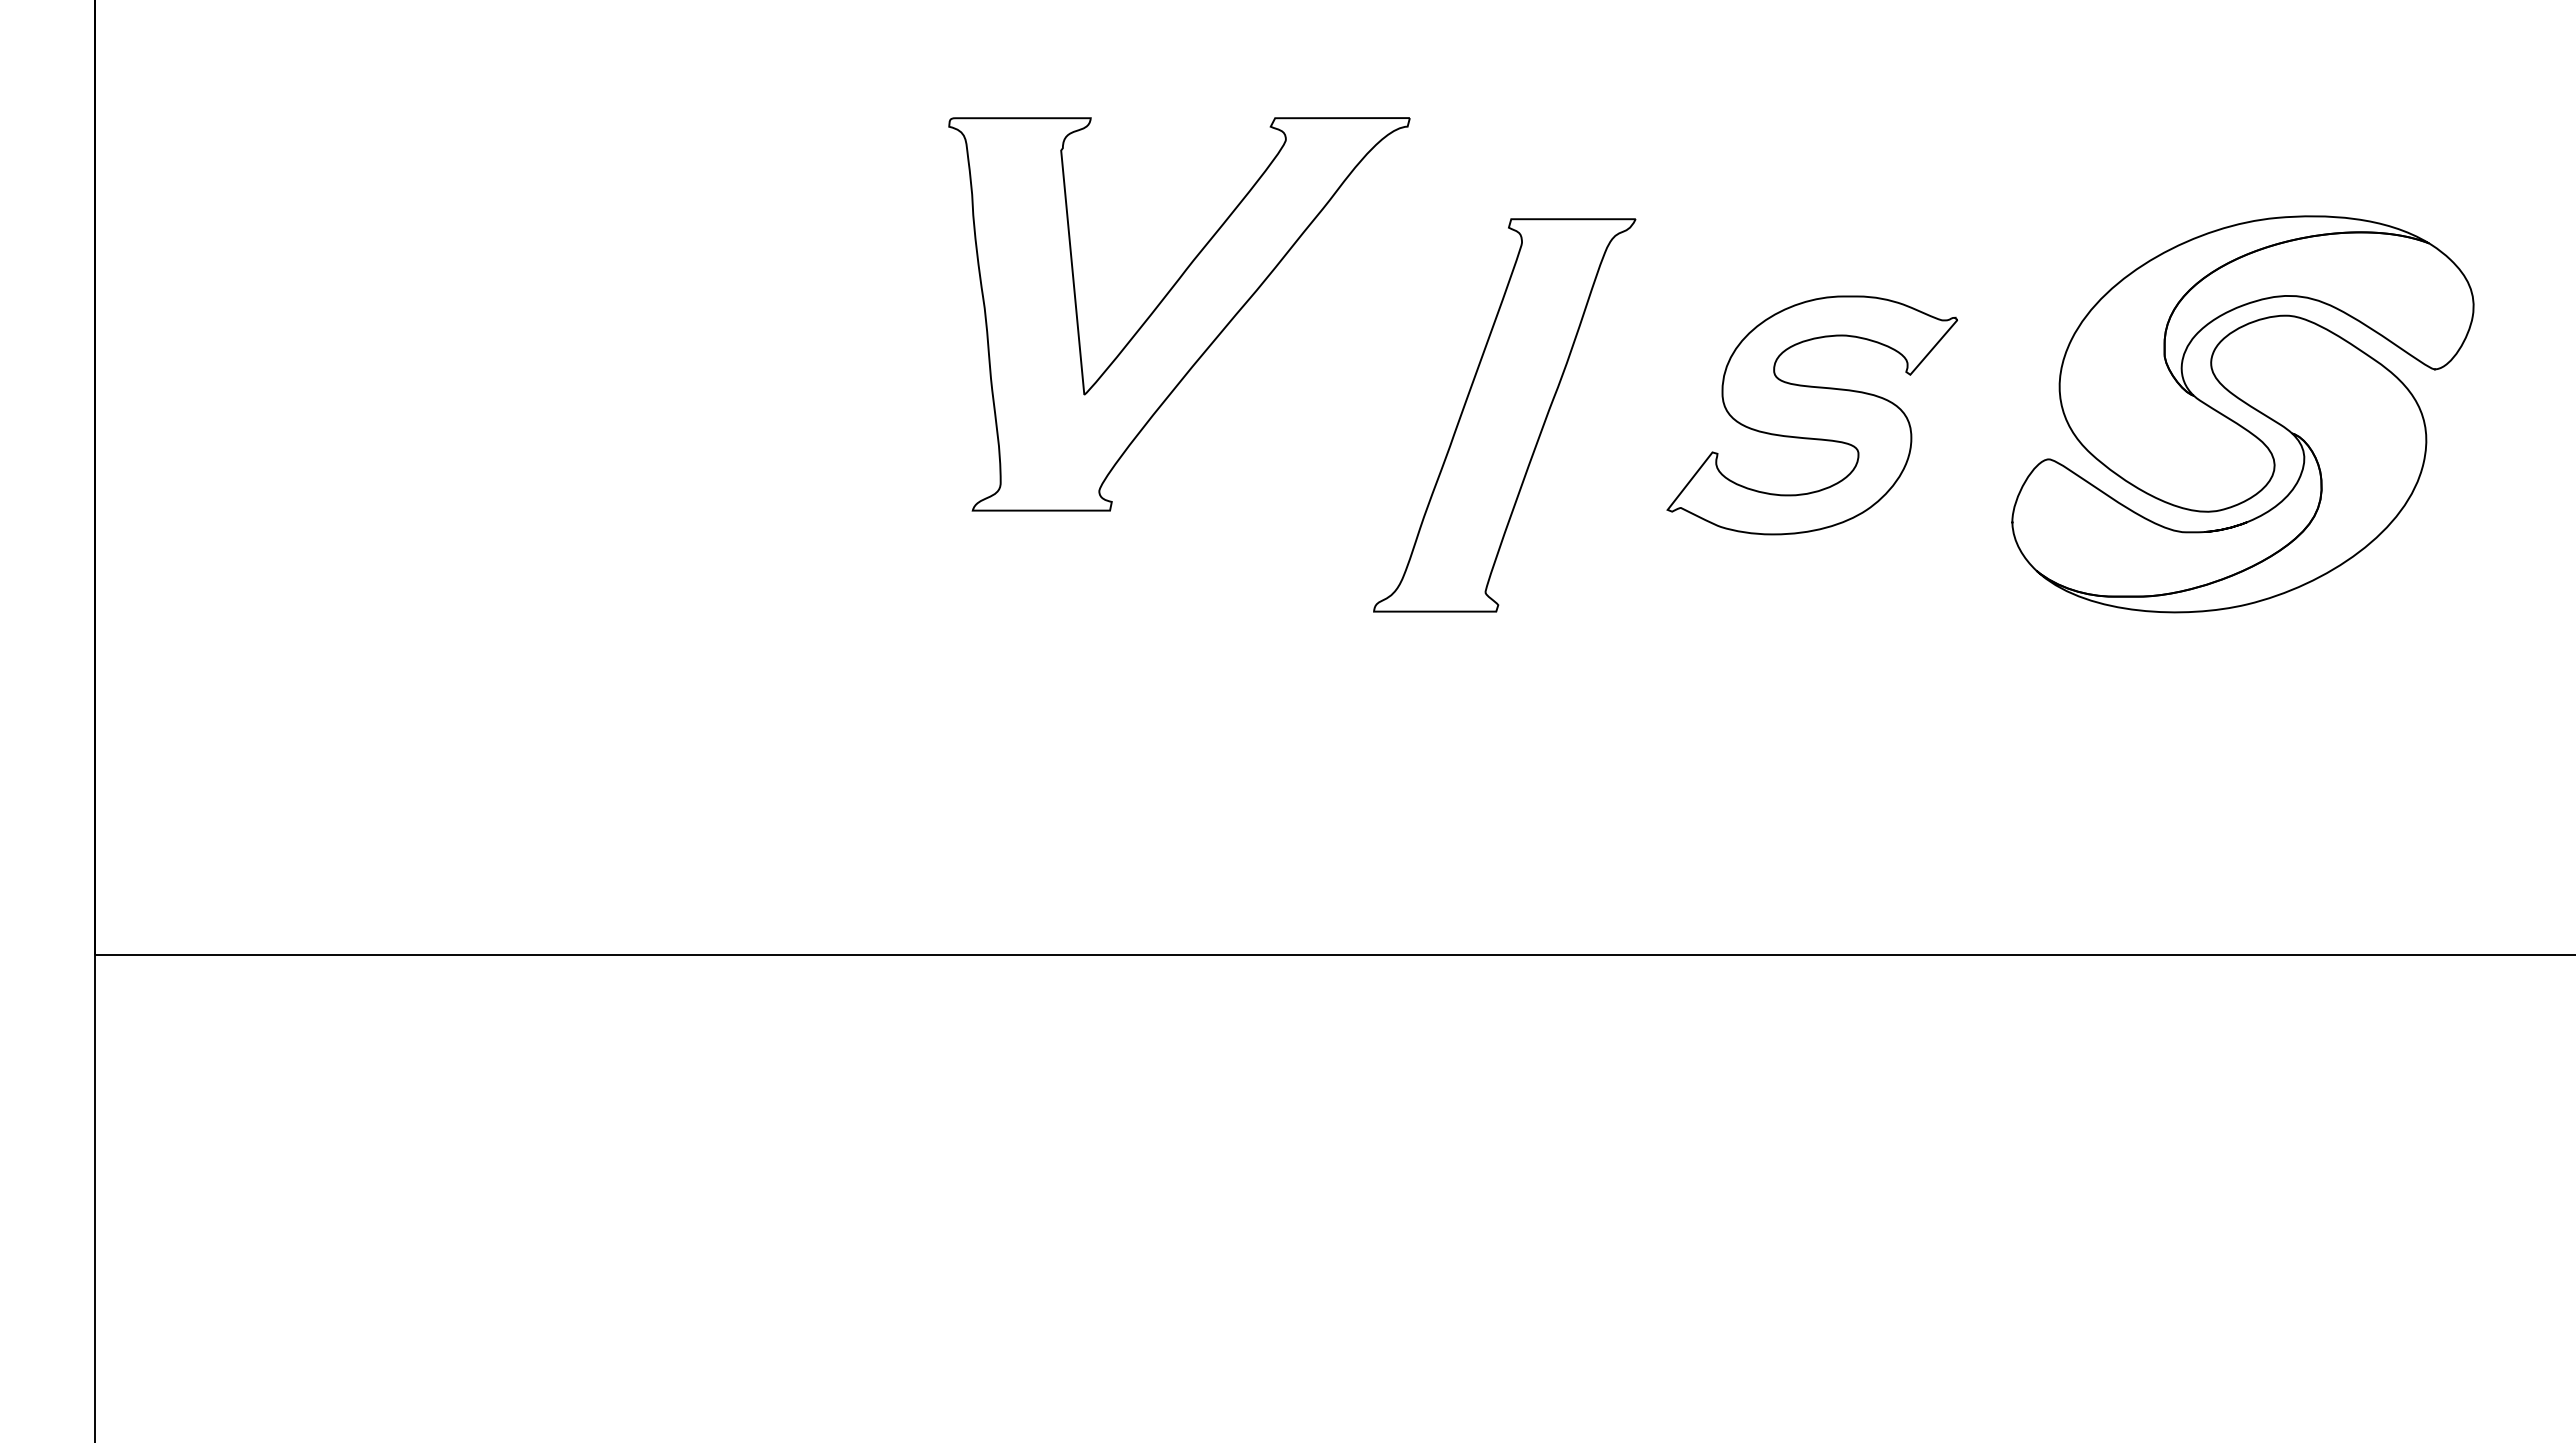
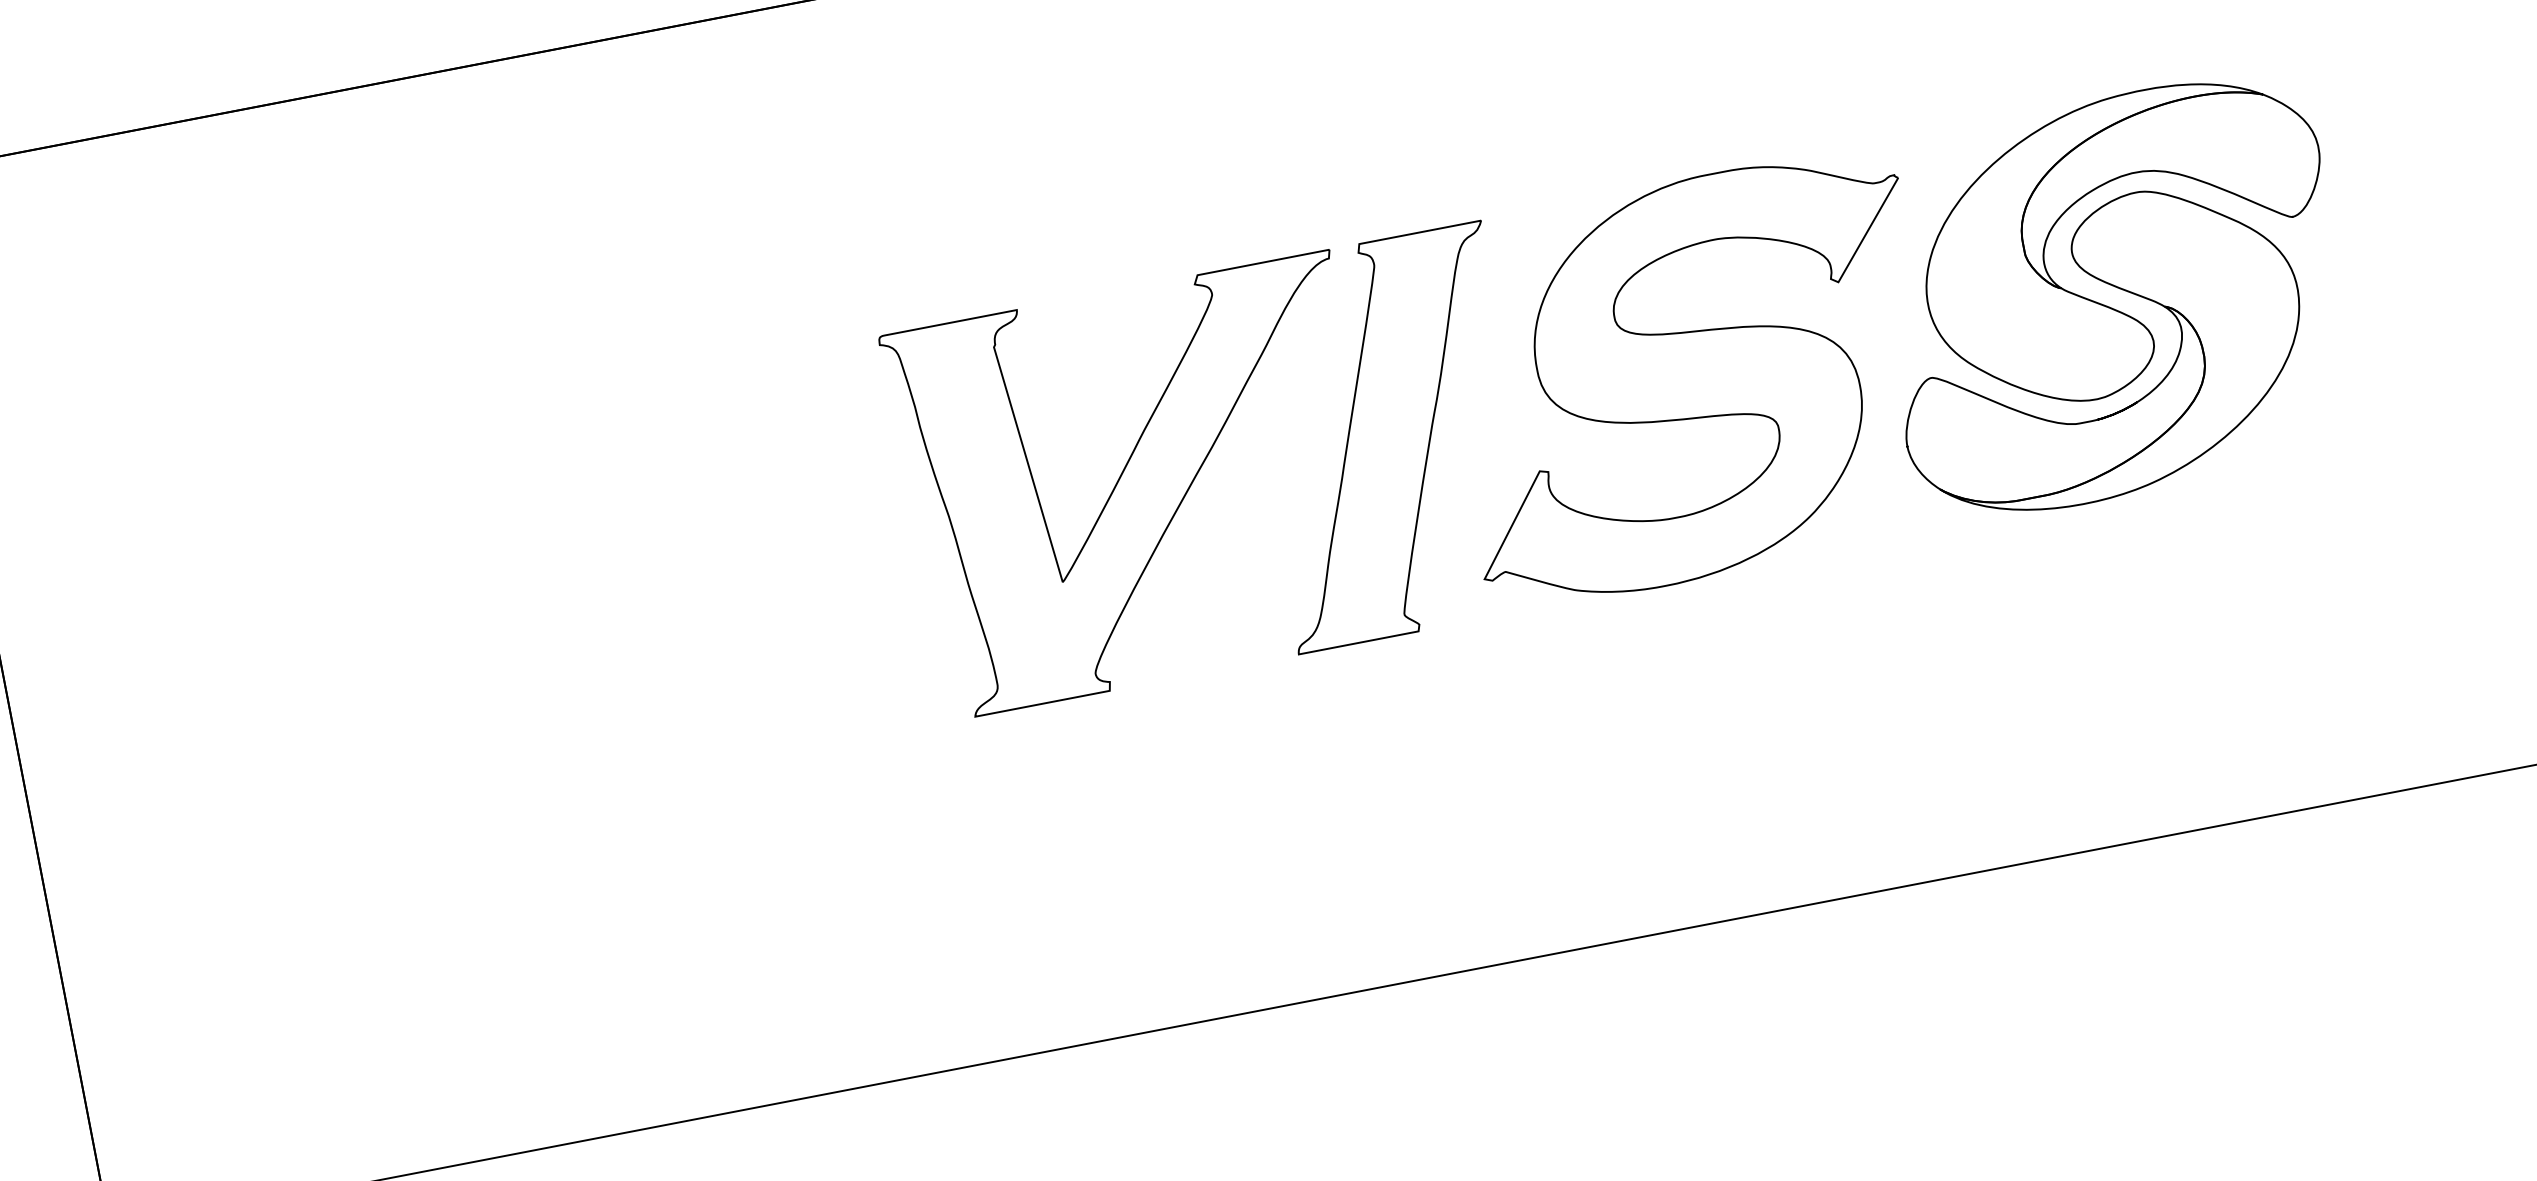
part: (1179, 314) -> (1140, 485), moved
part: (1812, 415) -> (1691, 379), size x1.67

